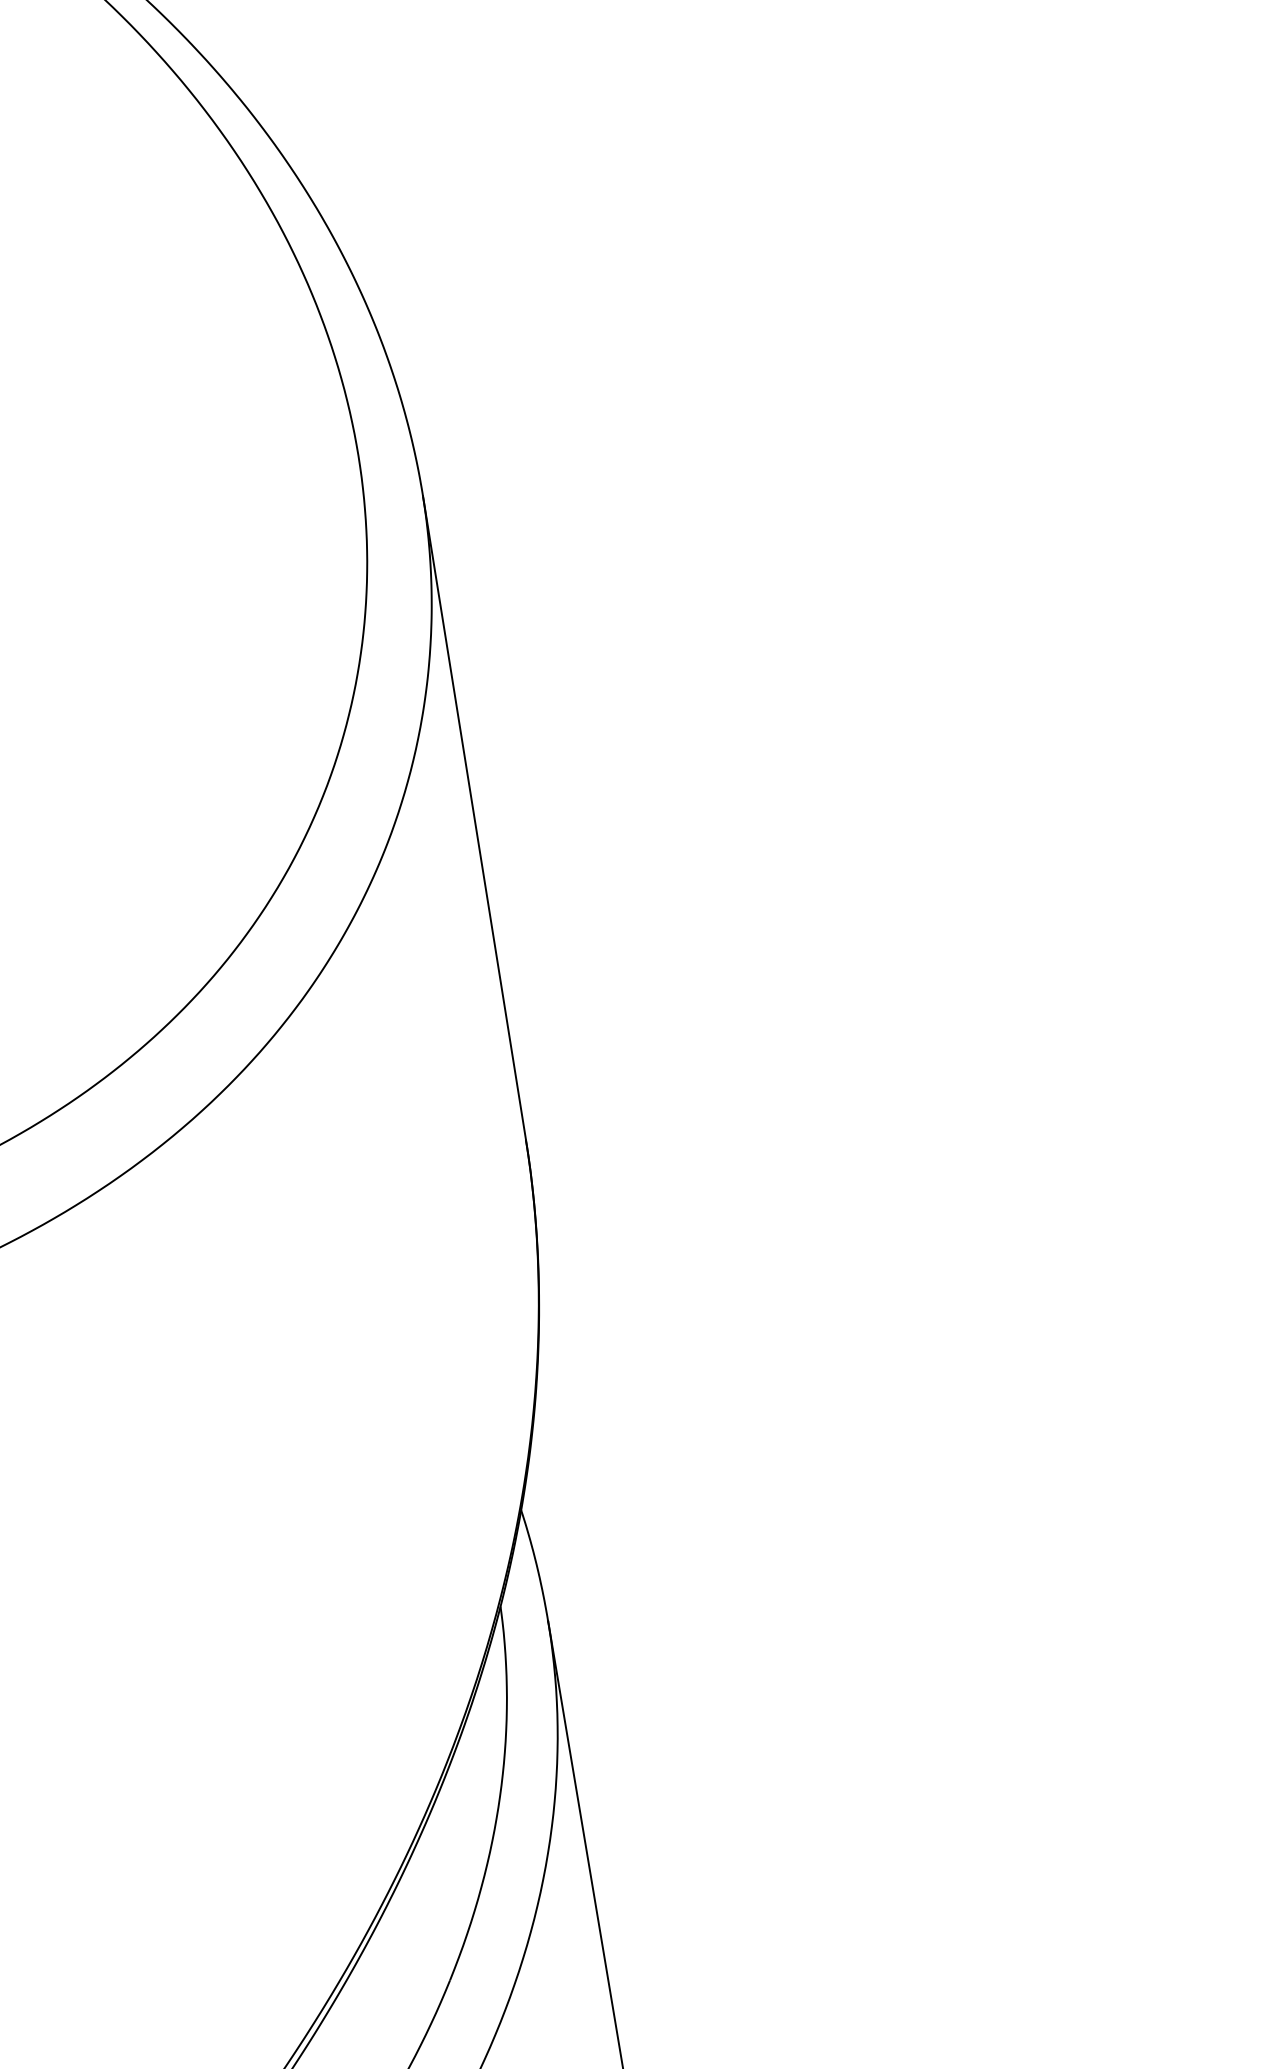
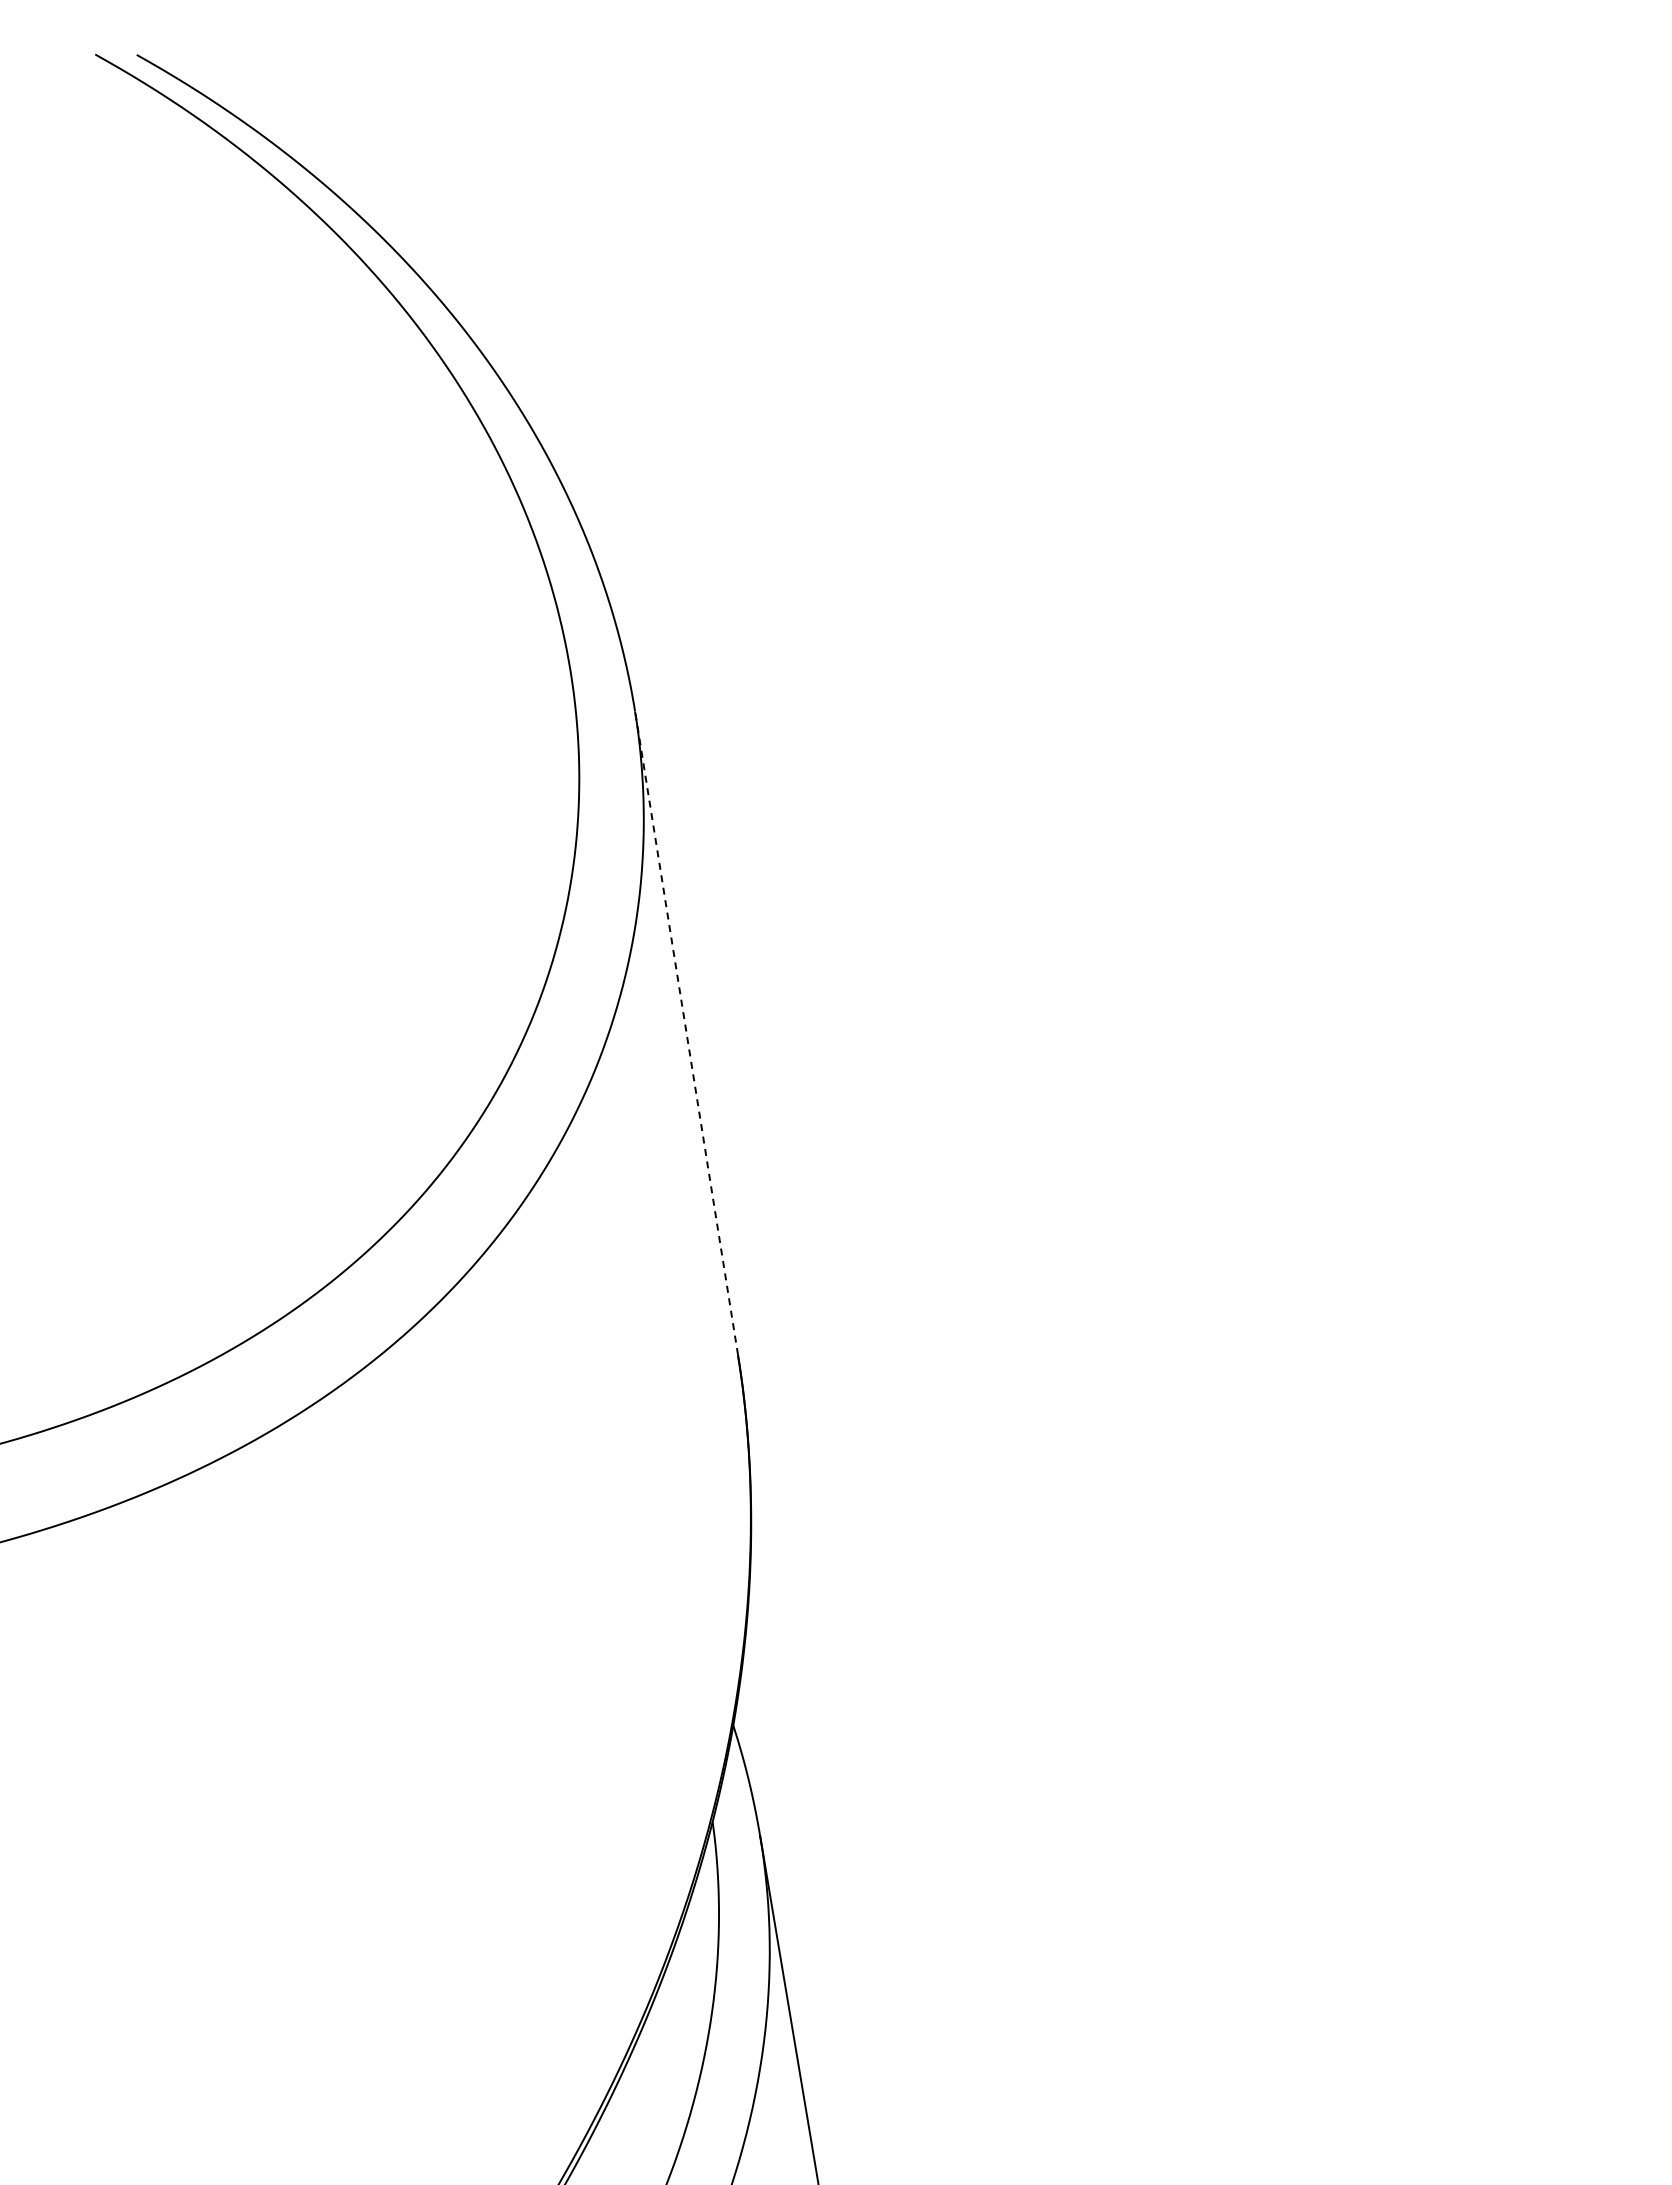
line: (474, 818) -> (686, 1033), solid -> dashed

